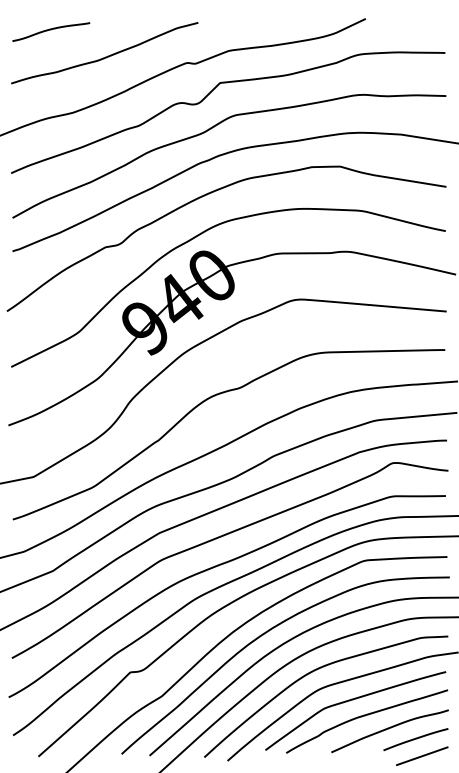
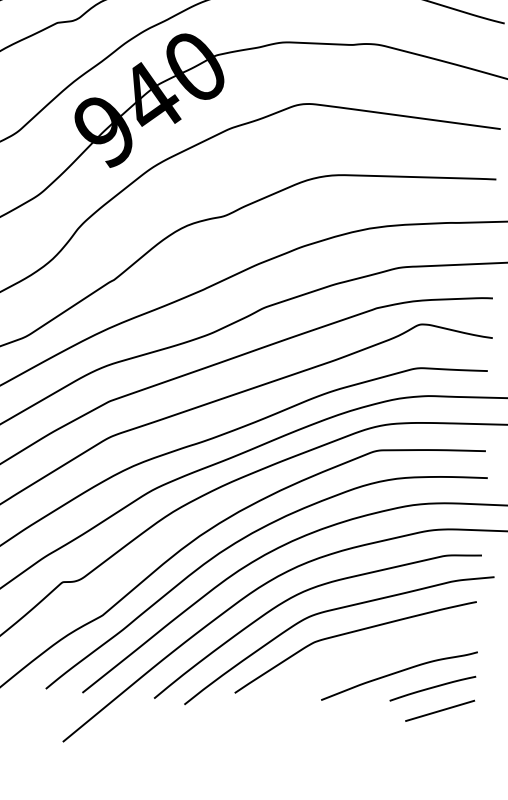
curve: (365, 716) -> (368, 655), removed

